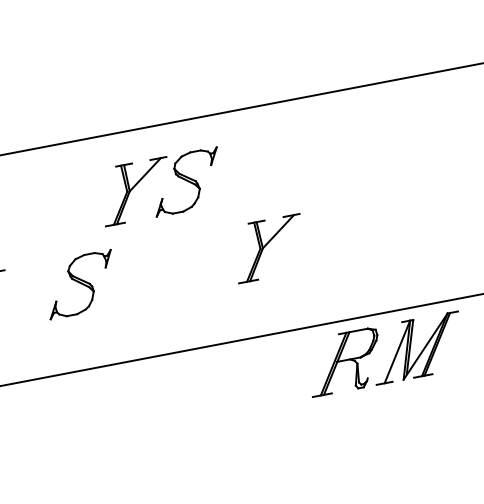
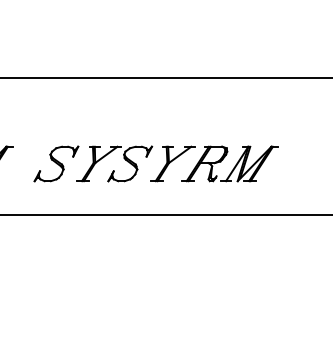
part: (163, 197) -> (114, 170), moved
part: (384, 353) -> (229, 163), moved

